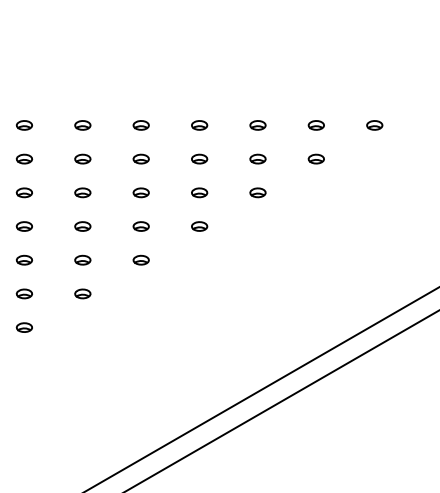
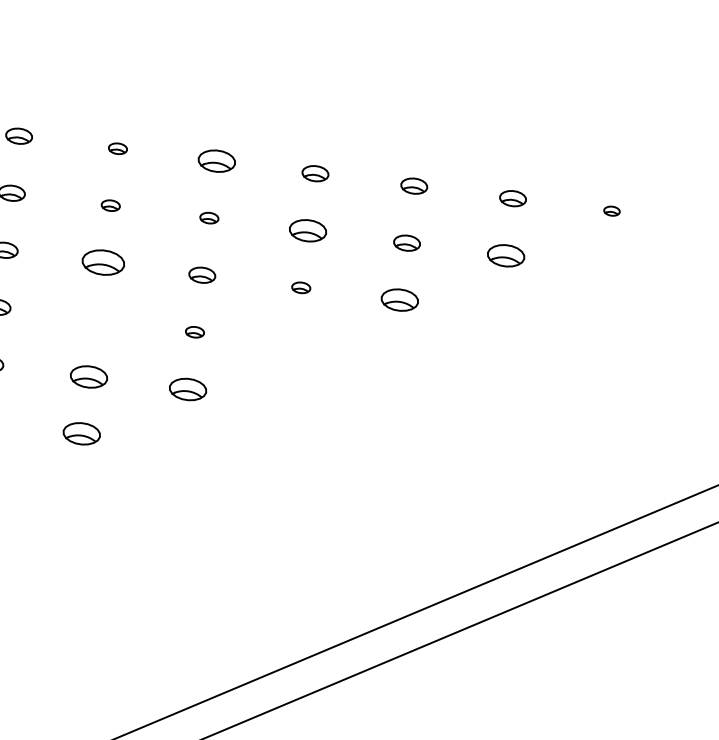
part: (82, 125) -> (117, 148), size x0.7
part: (140, 125) -> (215, 161), size x1.4
part: (374, 125) -> (611, 211), size x0.6
part: (82, 158) -> (110, 204), size x0.7
part: (140, 158) -> (208, 217), size x0.7
part: (199, 158) -> (308, 229), size x1.4
part: (315, 158) -> (504, 254), size x1.4
part: (82, 192) -> (102, 262), size x1.6
part: (199, 192) -> (300, 287), size x0.7
part: (257, 192) -> (399, 299), size x1.4
part: (82, 226) -> (95, 319), removed
part: (140, 226) -> (193, 332), size x0.7
part: (199, 226) -> (293, 344), removed
part: (82, 259) -> (88, 375), size x1.4
part: (140, 259) -> (186, 387), size x1.4
part: (82, 293) -> (81, 433), size x1.4

